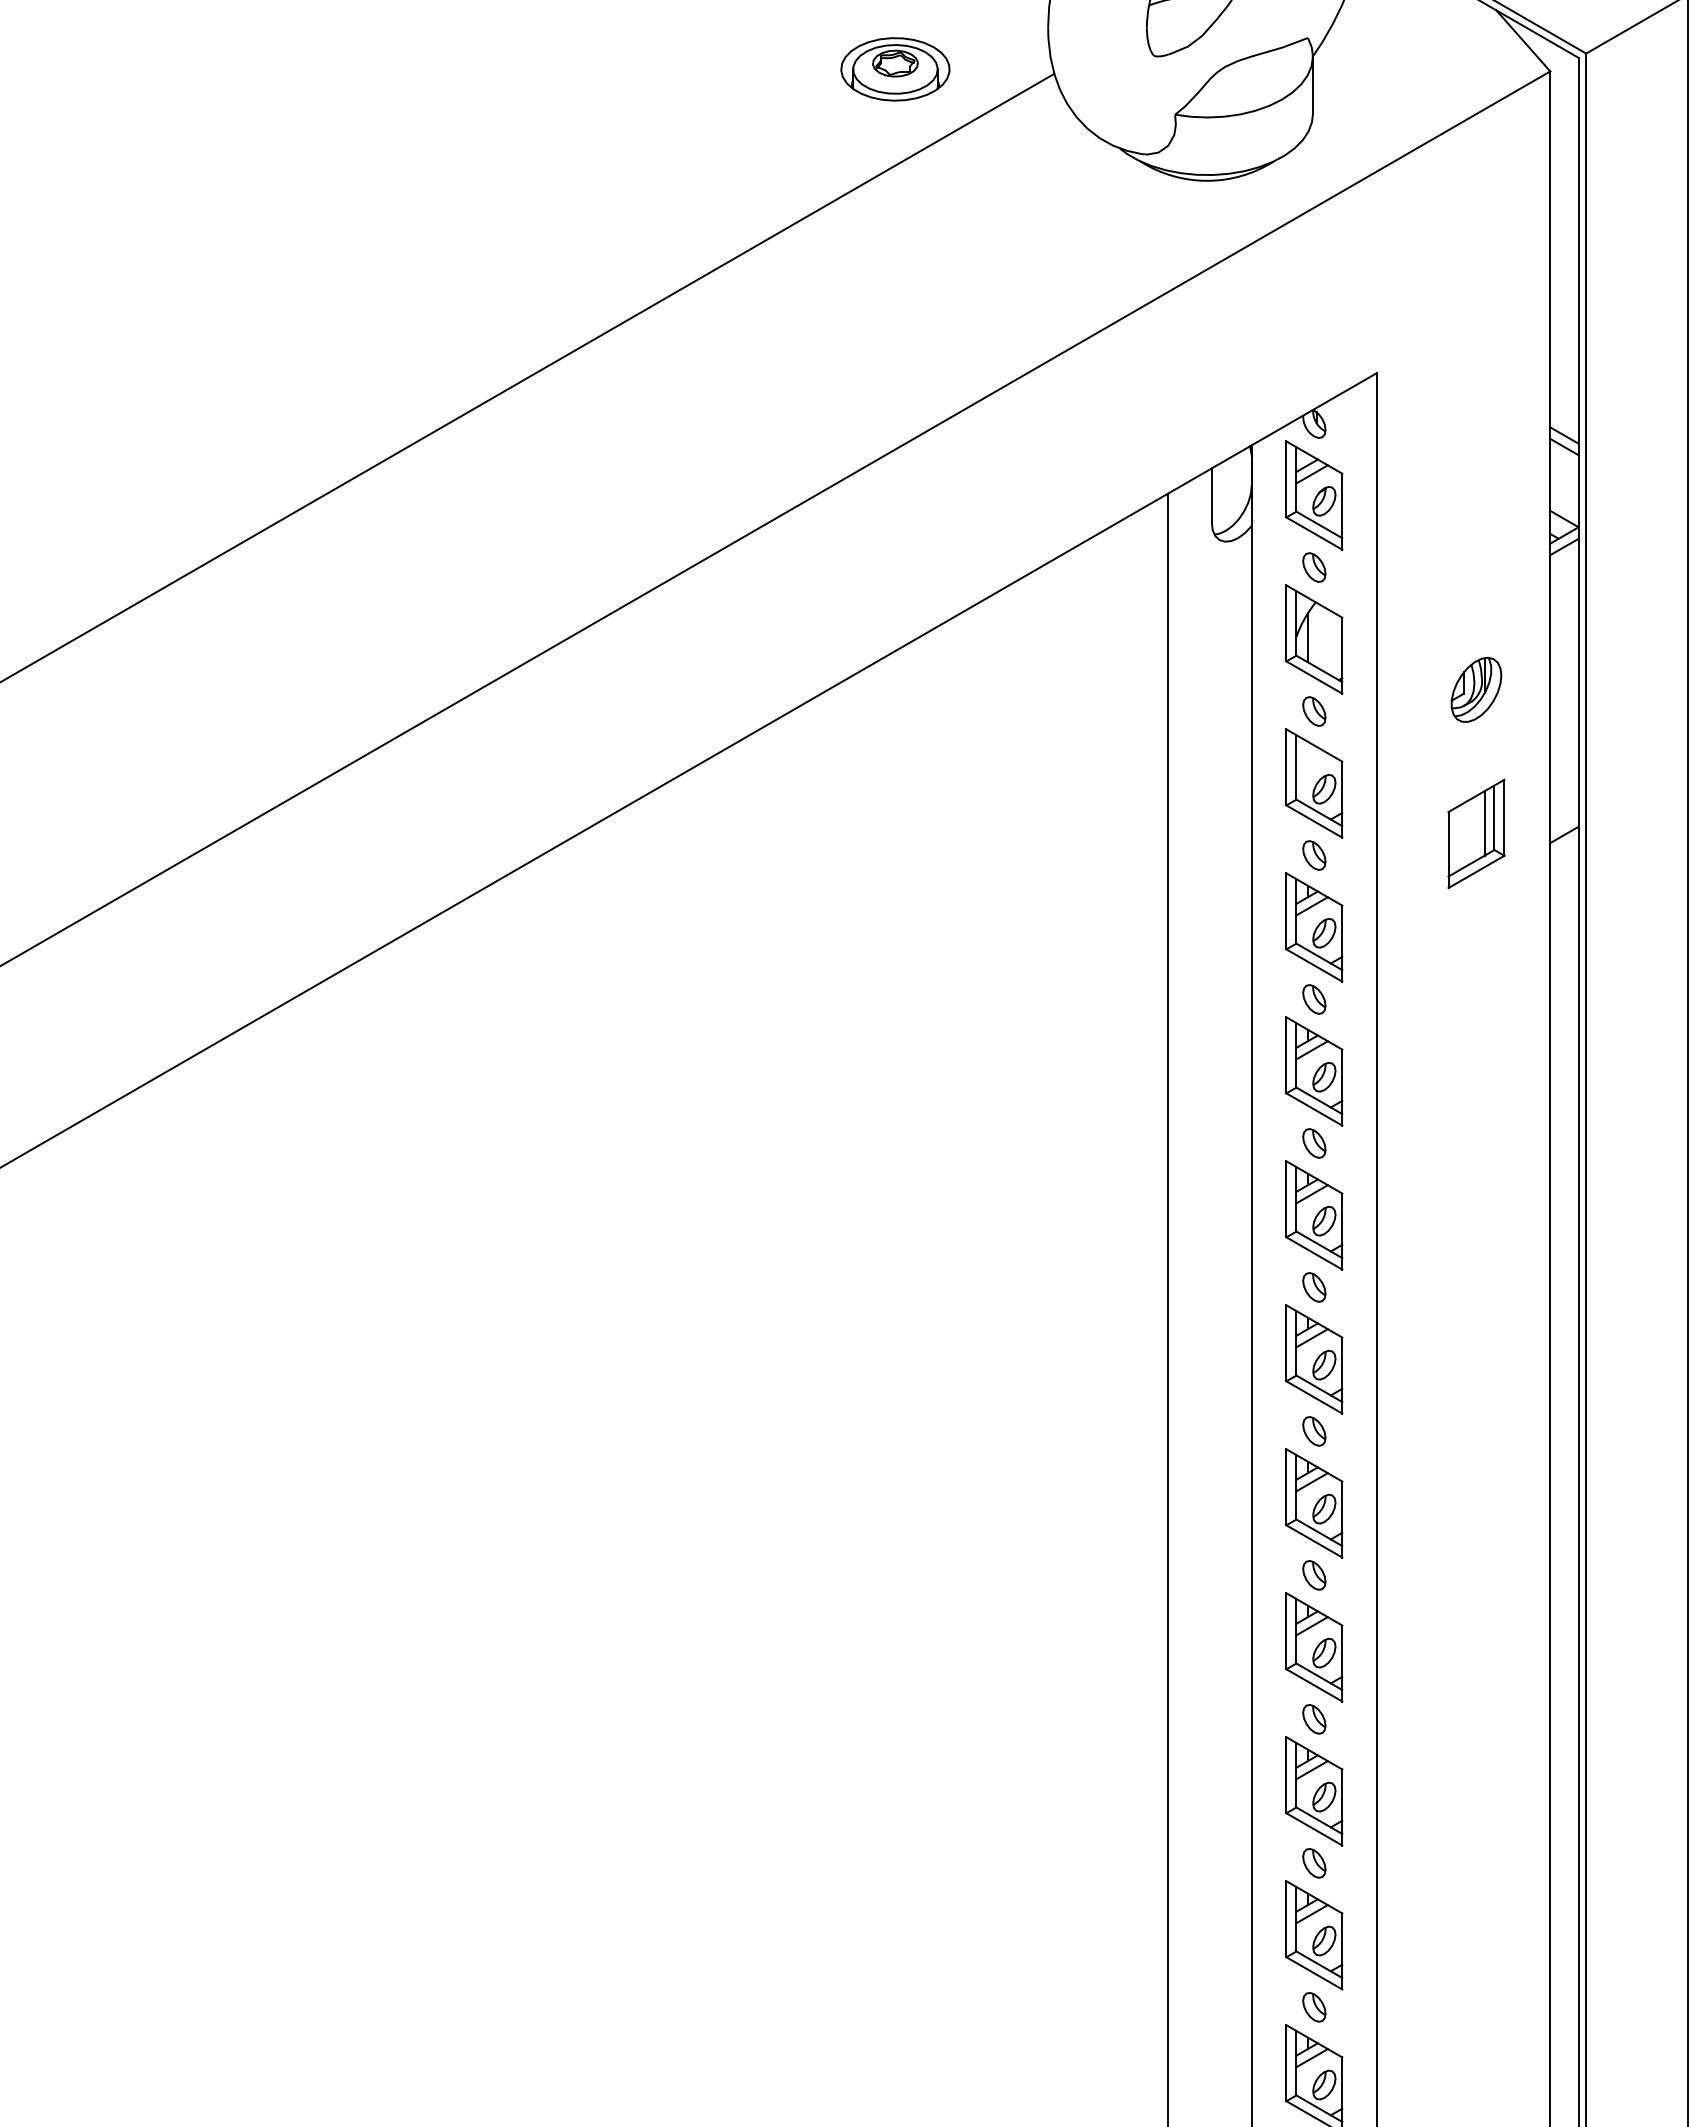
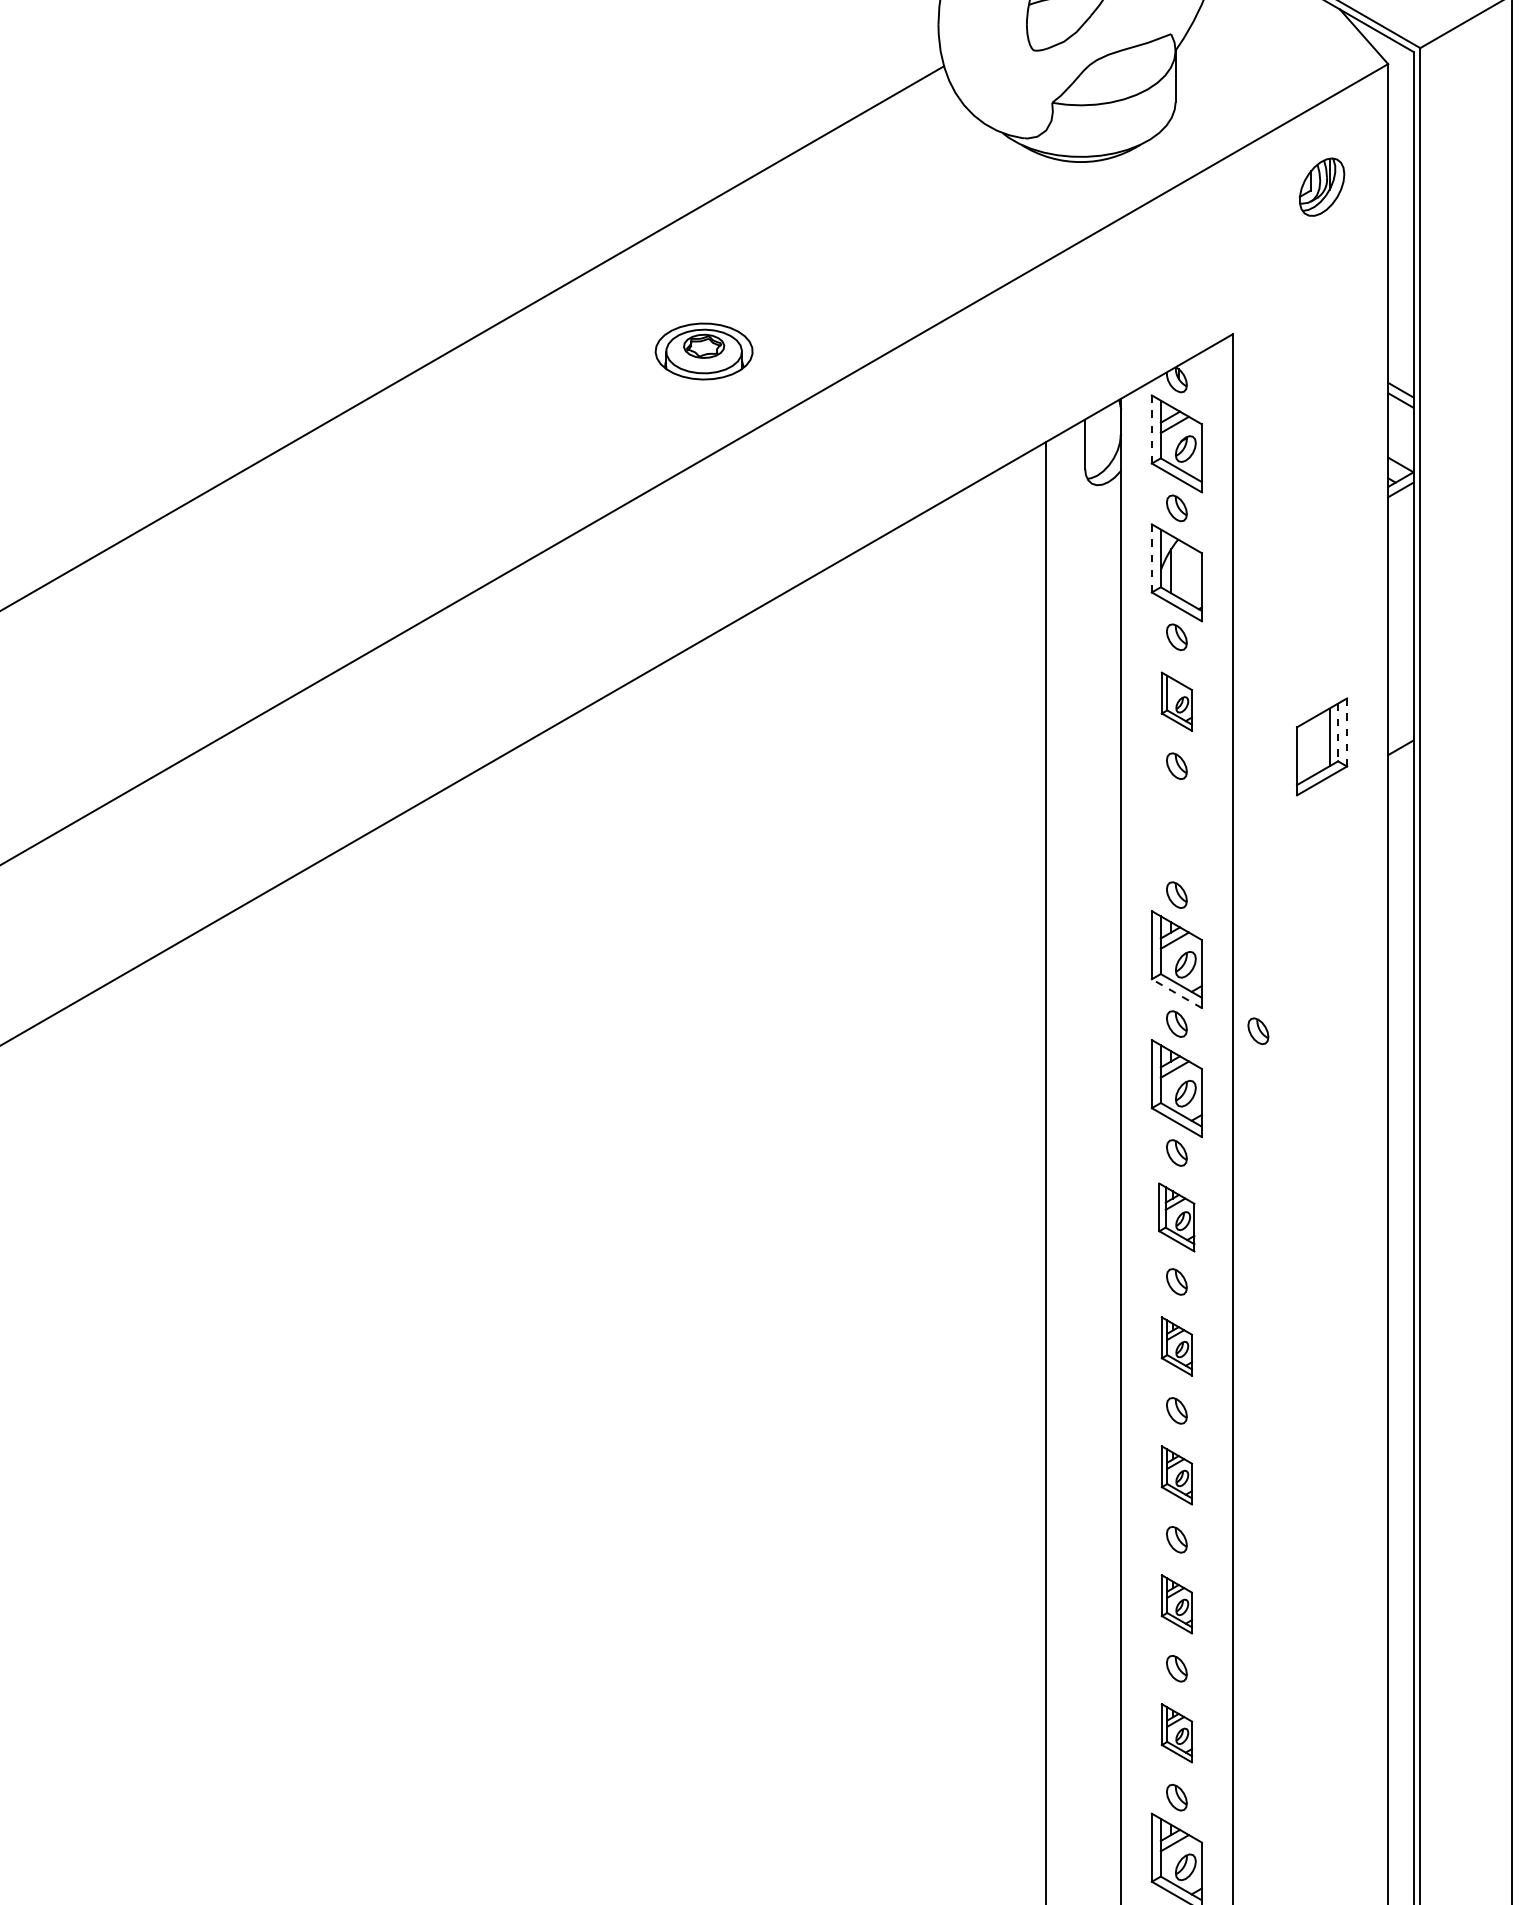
part: (895, 69) -> (704, 351), moved
line: (1286, 478) -> (1151, 428), solid -> dashed
line: (1286, 622) -> (1151, 557), solid -> dashed
part: (1476, 689) -> (1322, 186), moved
part: (1314, 783) -> (1177, 701), size x0.6
line: (1504, 817) -> (1347, 732), solid -> dashed
line: (1494, 818) -> (1338, 733), solid -> dashed
part: (1314, 927) -> (1177, 830), removed
line: (1313, 1109) -> (1176, 993), solid -> dashed
part: (1405, 1151) -> (1258, 1031), added
part: (1314, 1359) -> (1177, 1217), size x0.7
part: (1314, 1503) -> (1177, 1346), size x0.6
part: (1314, 1647) -> (1177, 1475), size x0.6
part: (1314, 1791) -> (1177, 1604), size x0.6
part: (1314, 1935) -> (1177, 1733), size x0.6

